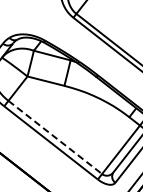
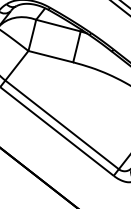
line: (55, 137) -> (62, 124), dashed -> solid

